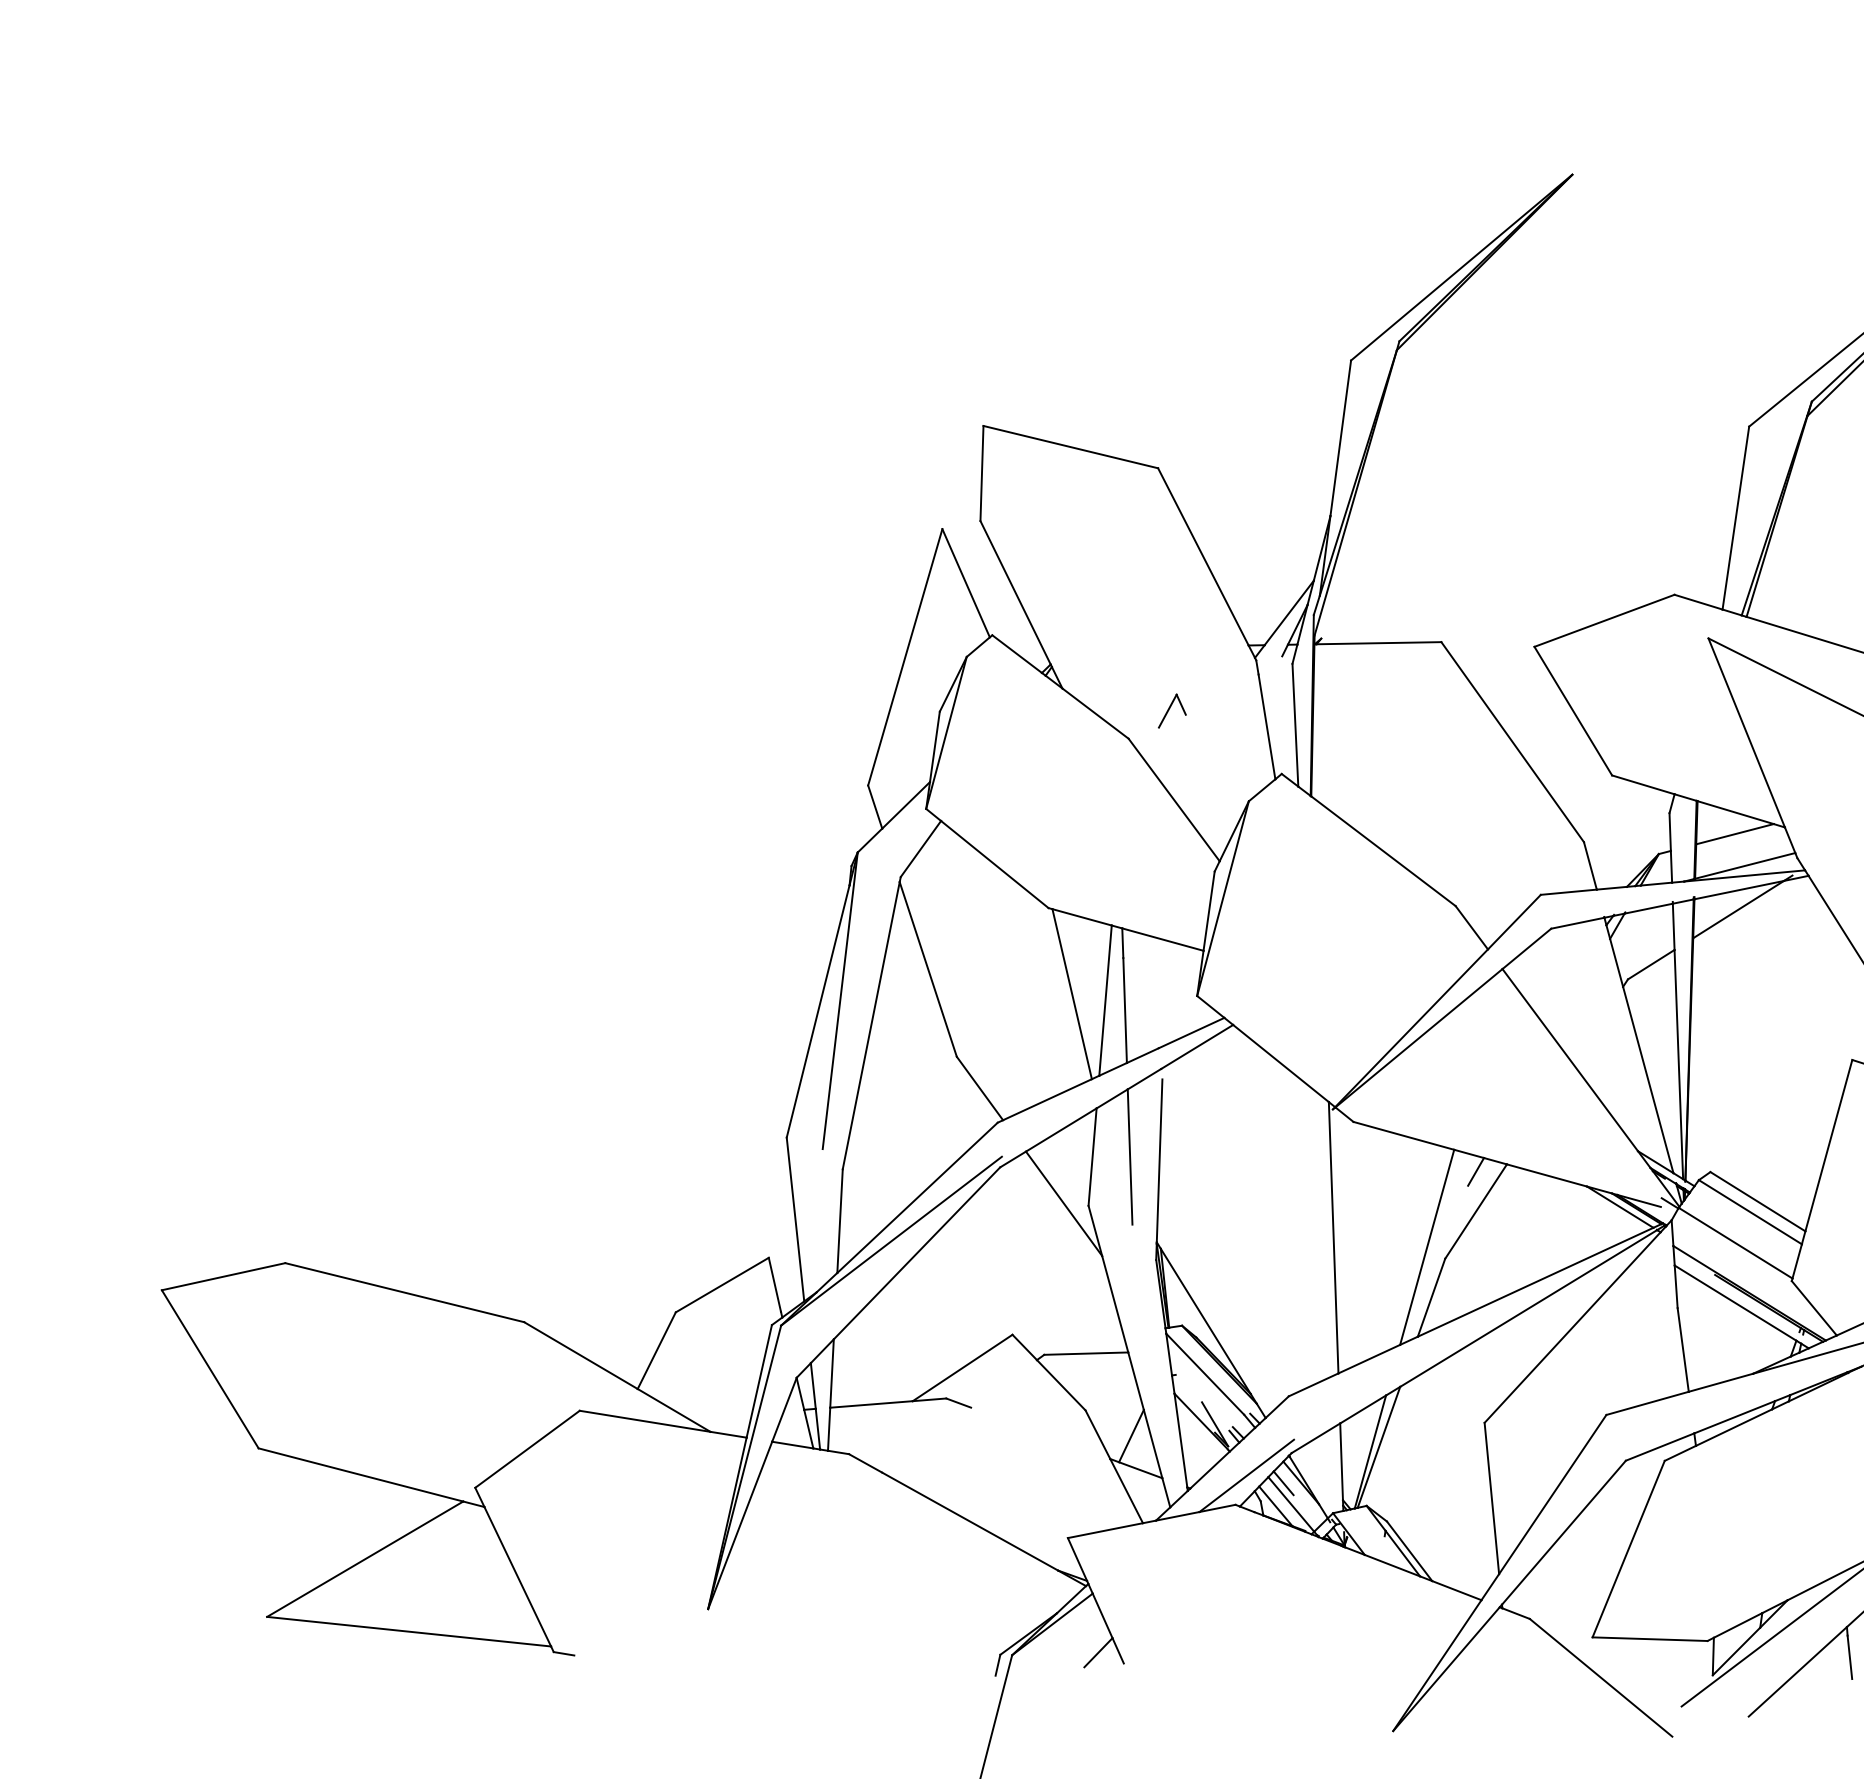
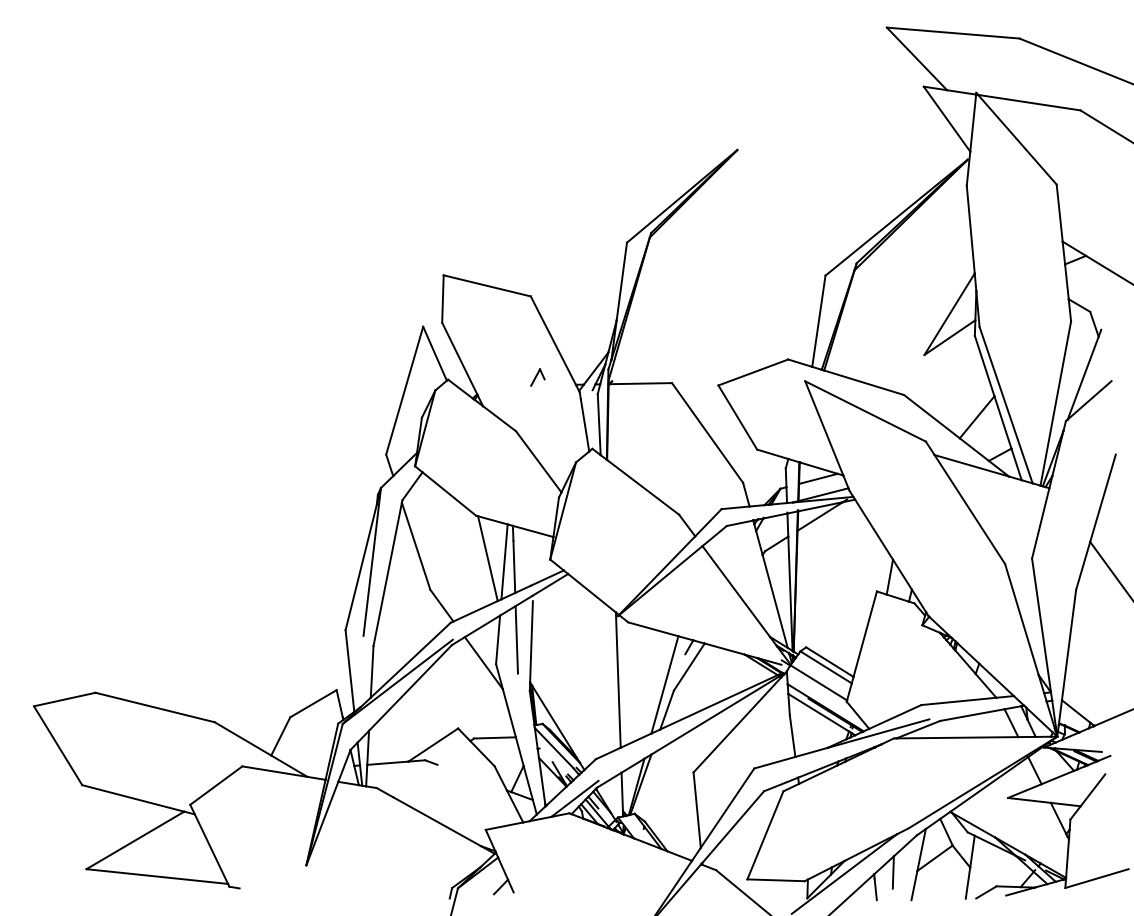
part: (1171, 711) -> (537, 377), moved

